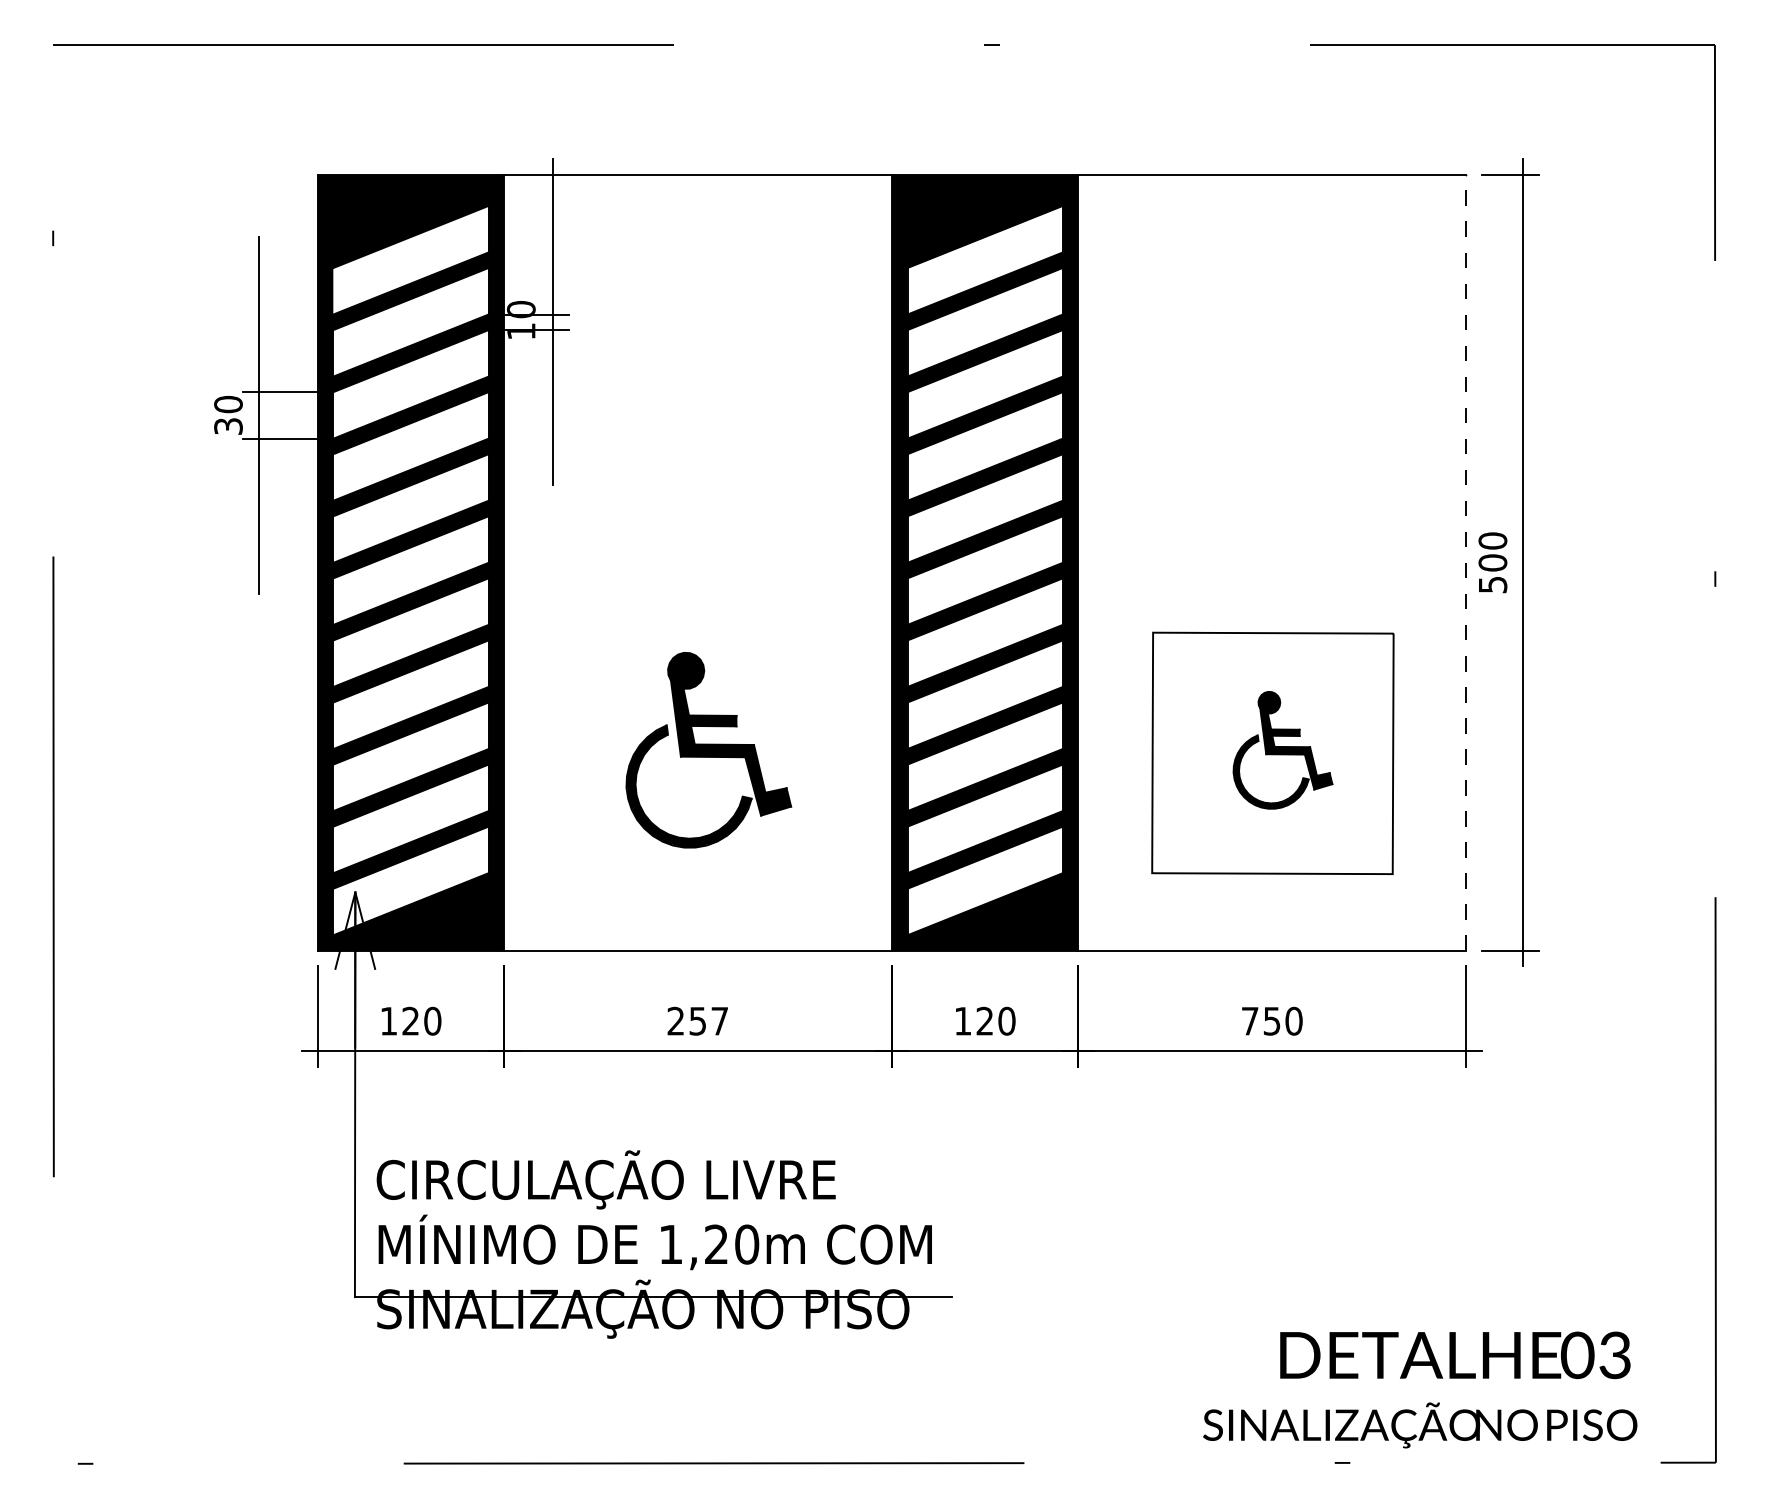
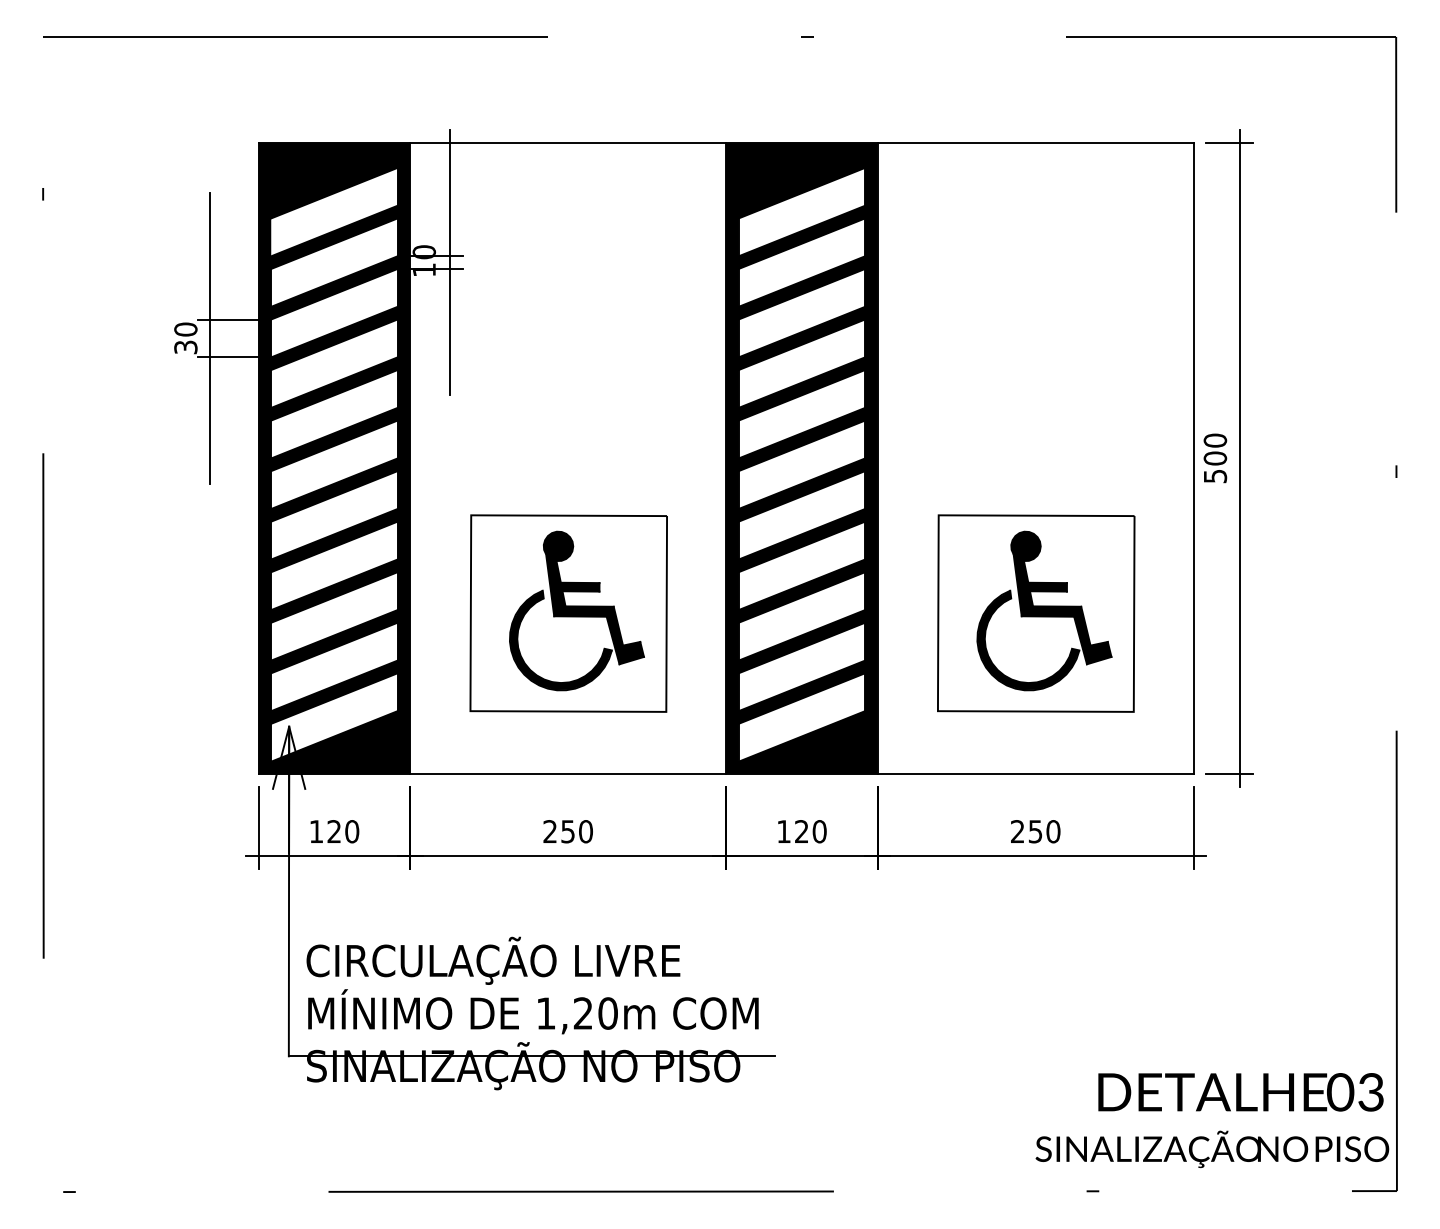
line: (1466, 562) -> (1193, 458), dashed -> solid
part: (1282, 750) -> (1044, 611), size x1.67
part: (698, 752) -> (568, 612), added
text: (719, 1020) -> (585, 831), 257 -> 250
text: (1249, 1020) -> (1017, 831), 750 -> 250
text: (1420, 1389) -> (1212, 1120), moved

